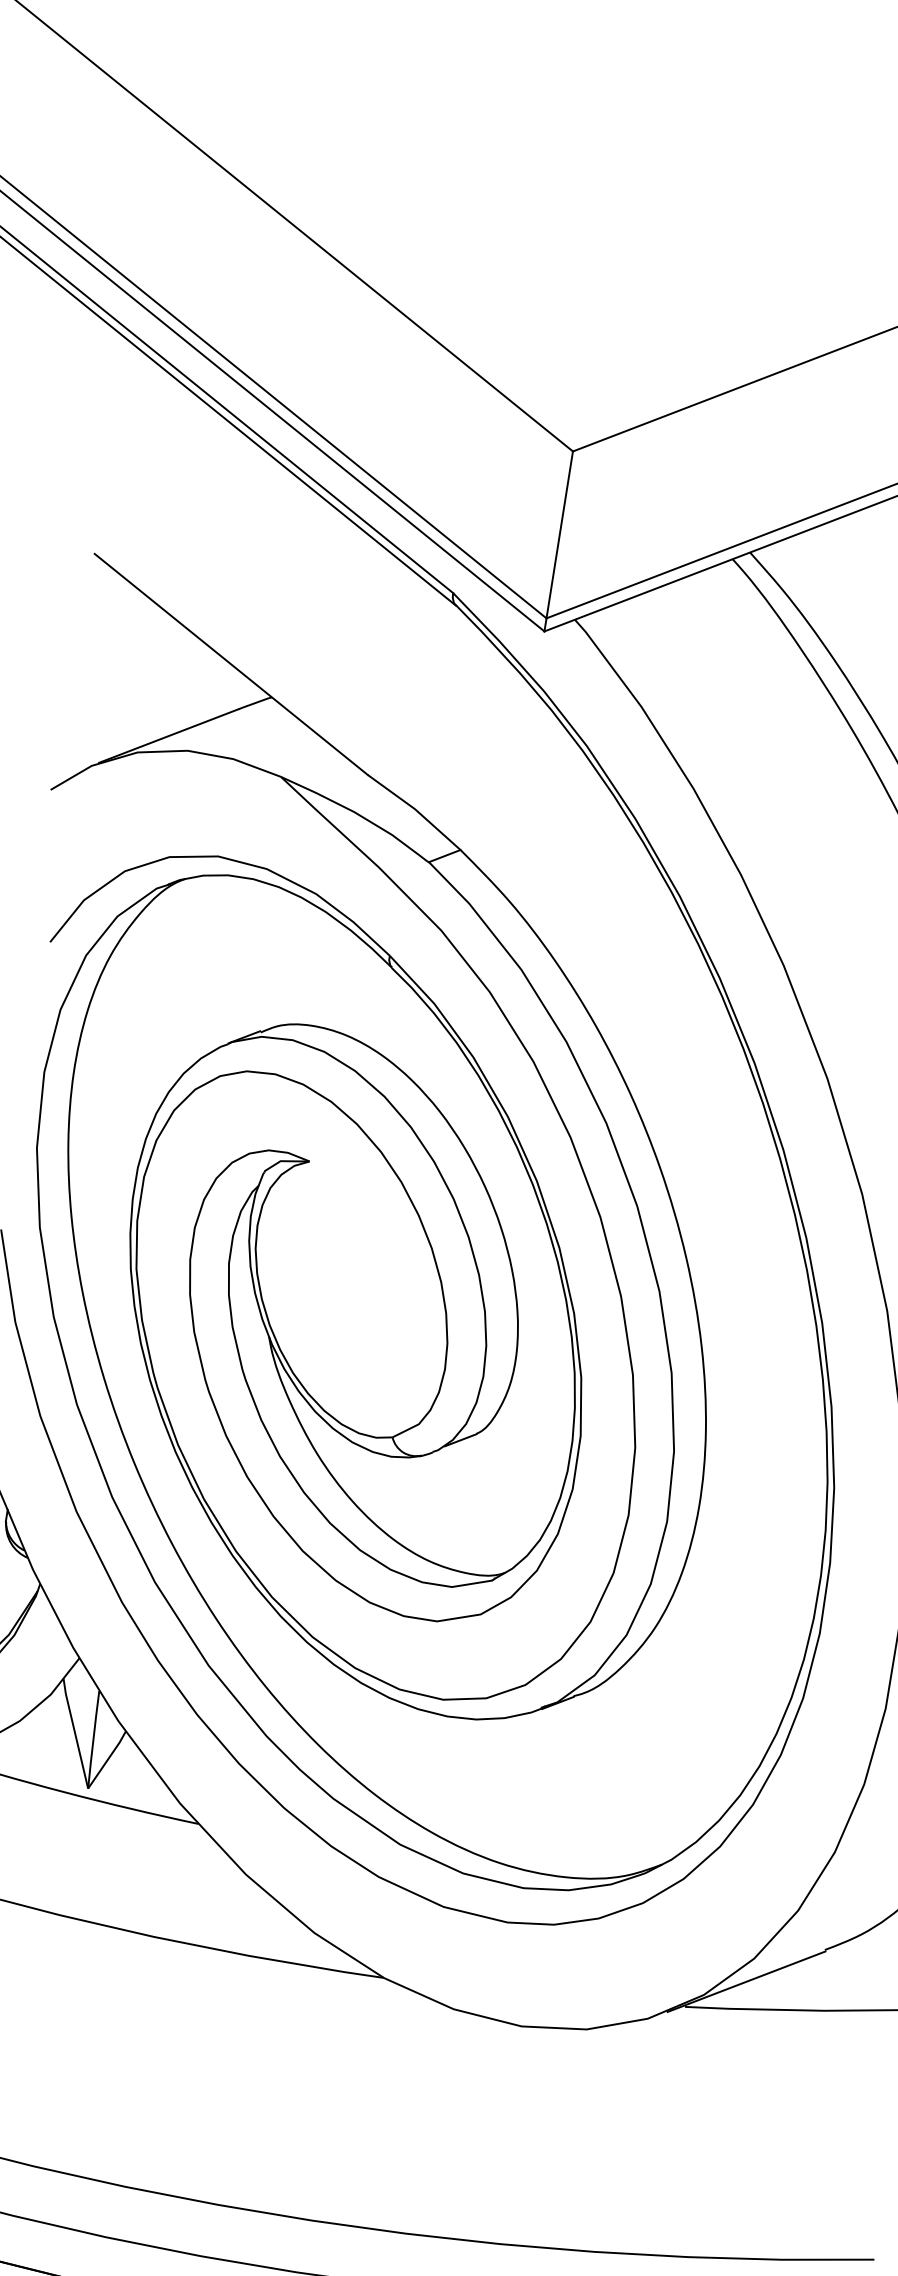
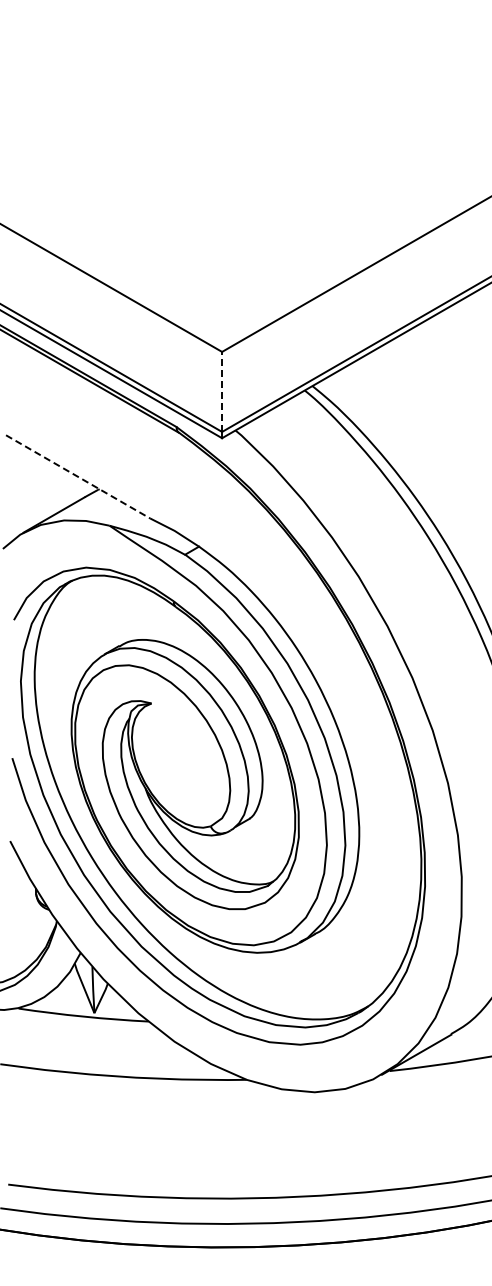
line: (560, 534) -> (222, 391), solid -> dashed
line: (231, 665) -> (78, 477), solid -> dashed

